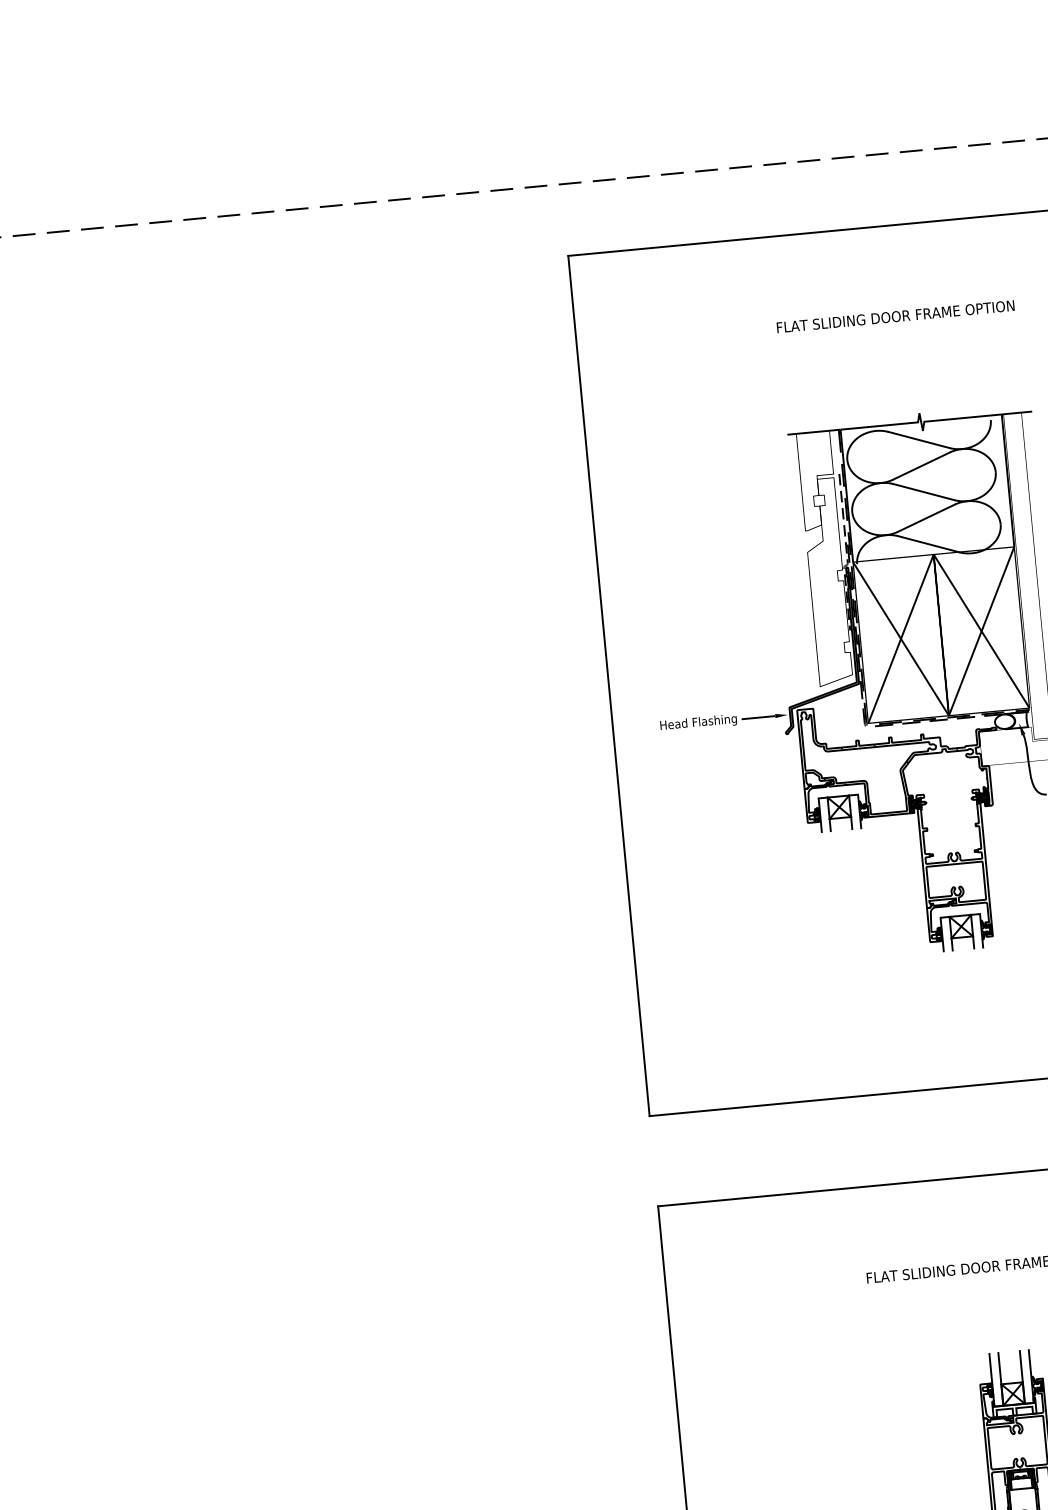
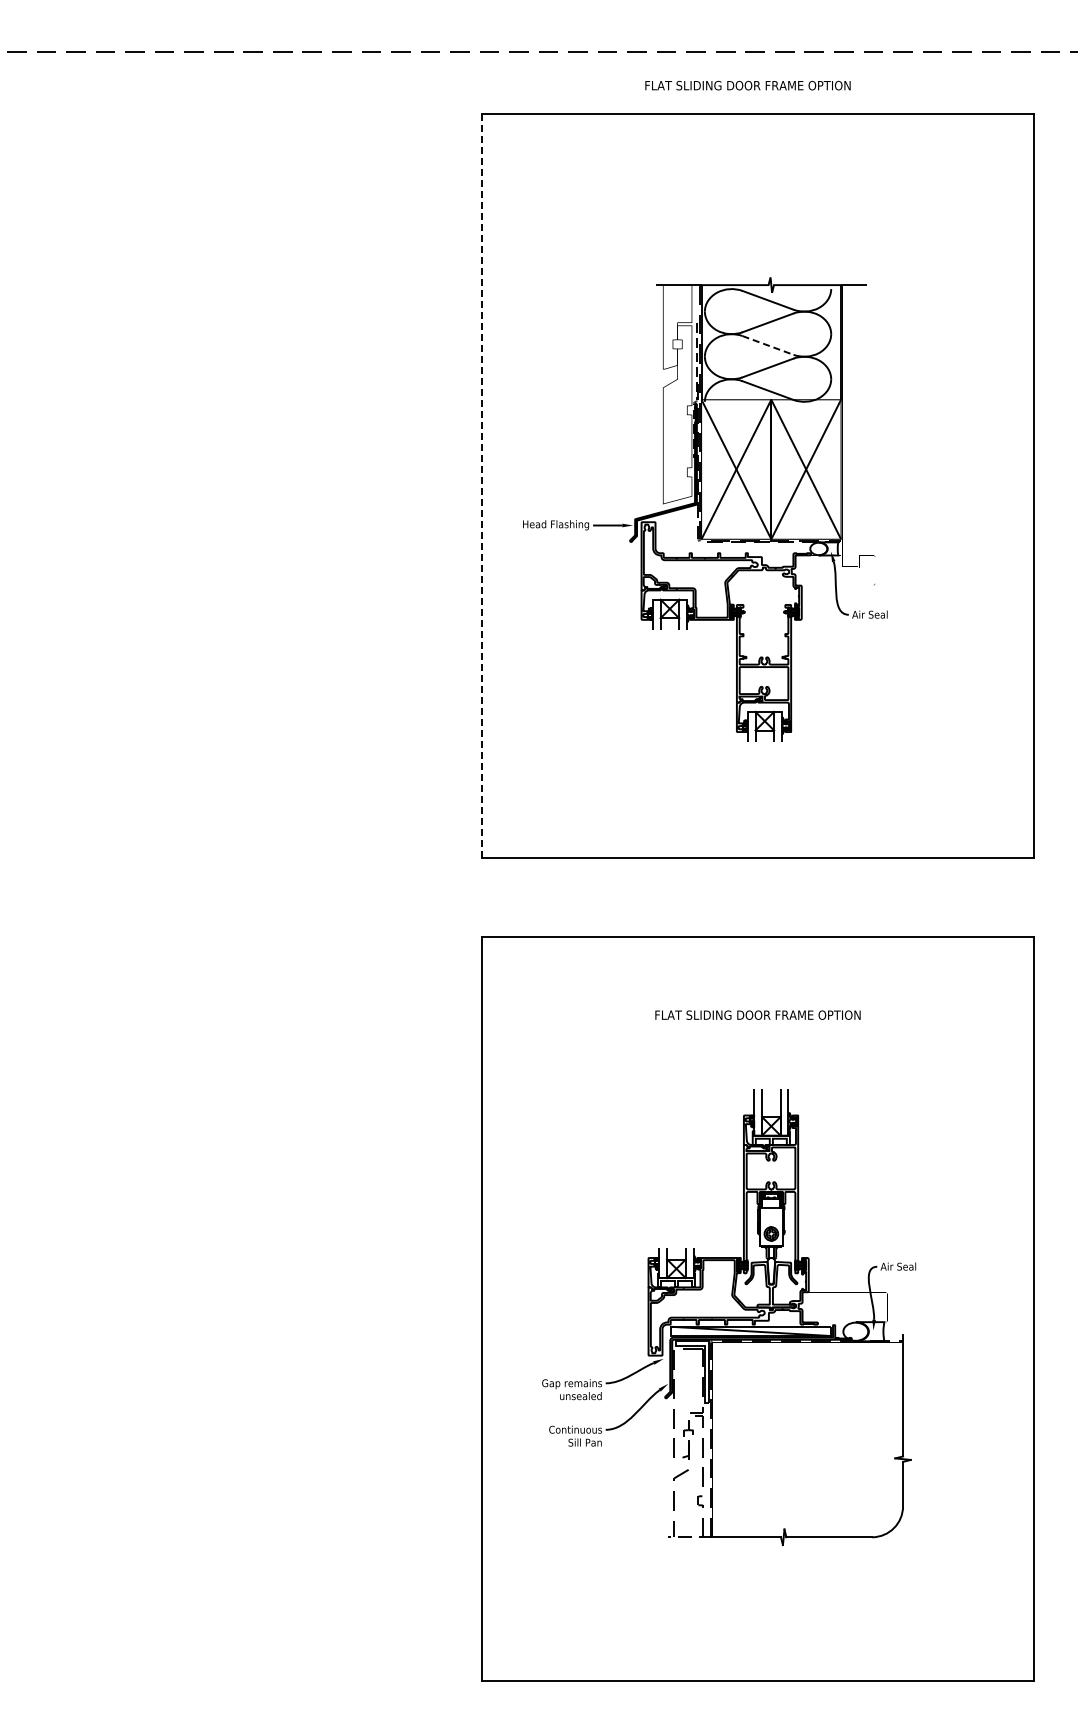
text: (895, 316) -> (747, 85), moved
line: (924, 492) -> (768, 345), solid -> dashed
line: (609, 686) -> (482, 486), solid -> dashed

